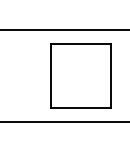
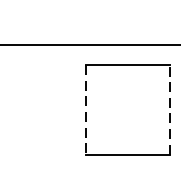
line: (51, 76) -> (86, 110), solid -> dashed
line: (110, 76) -> (169, 110), solid -> dashed

